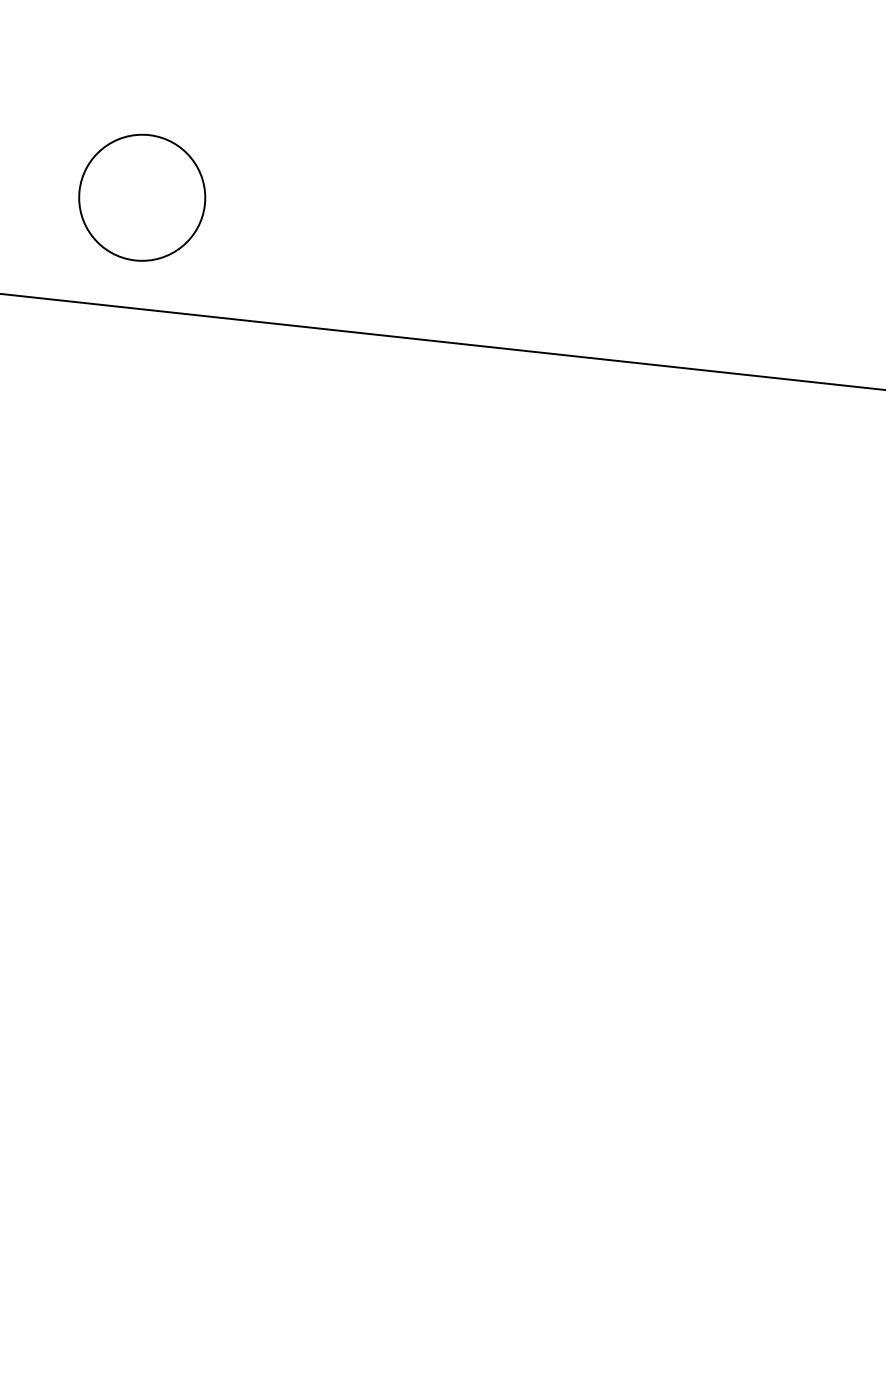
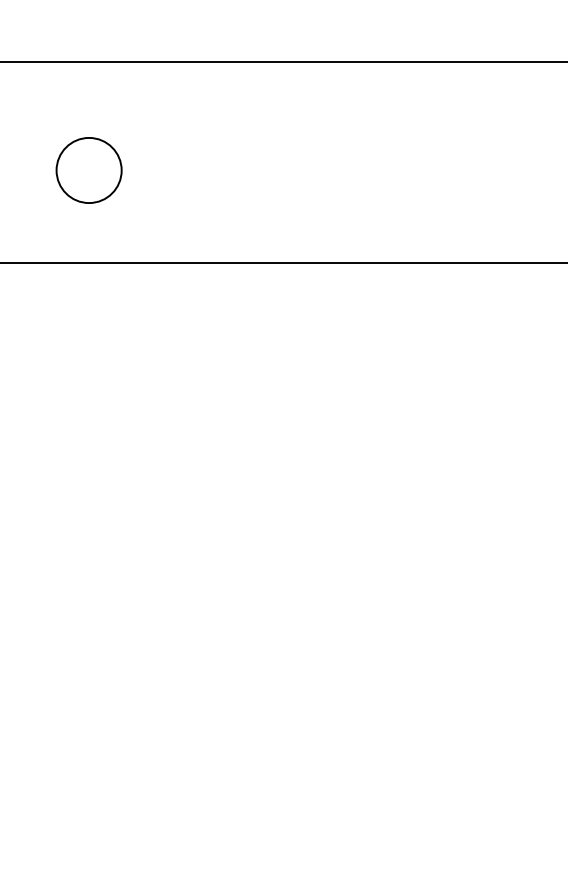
circle: (141, 197) -> (88, 170), moved

